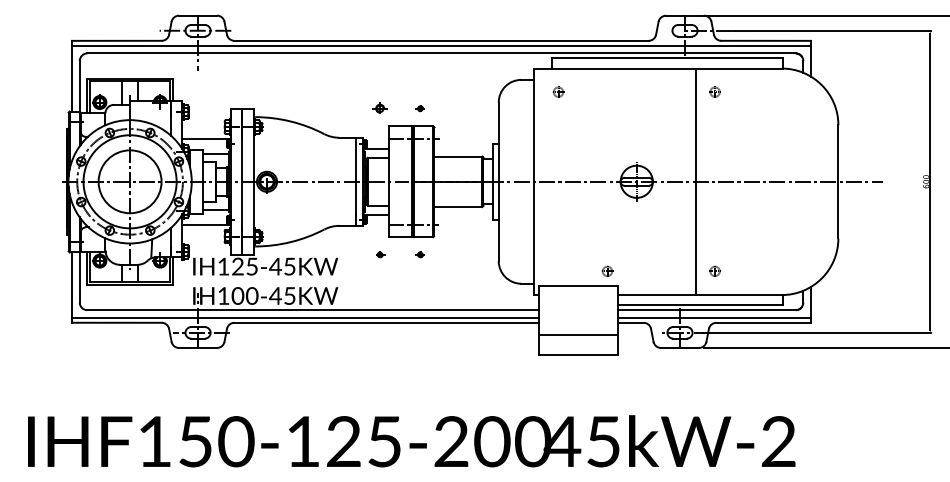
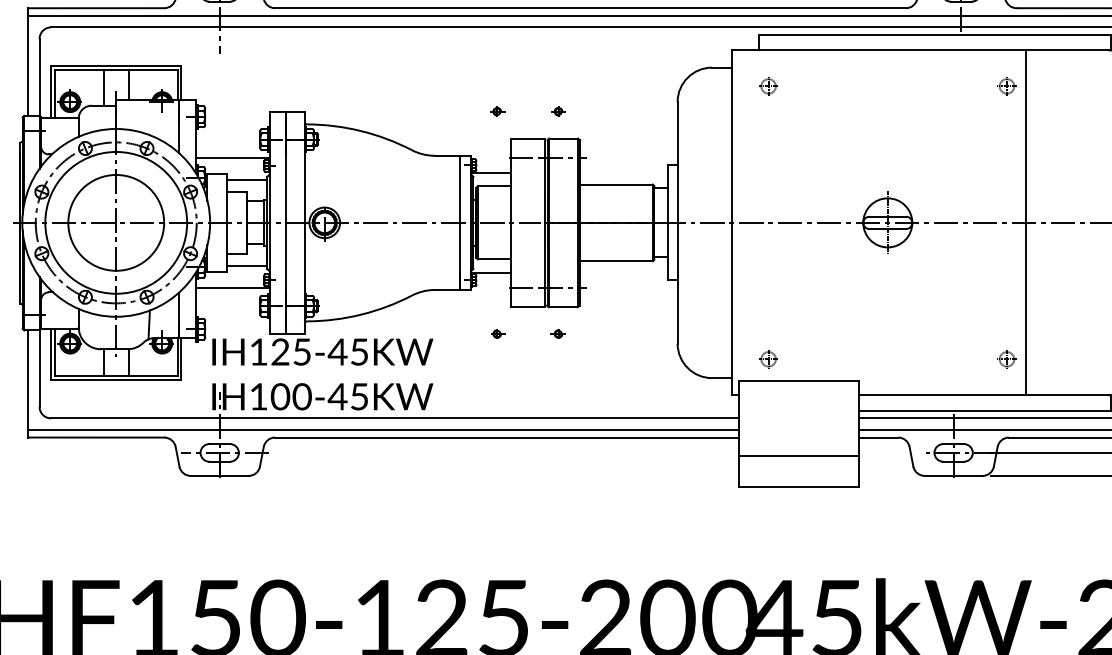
part: (380, 108) -> (497, 111), size x0.62
line: (696, 181) -> (1025, 222), moved
part: (607, 270) -> (768, 357), moved

